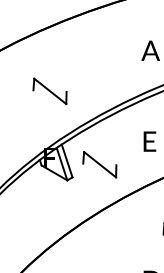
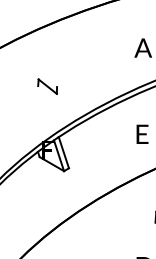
part: (49, 91) -> (47, 86), size x0.6
part: (99, 164) -> (94, 156), removed

